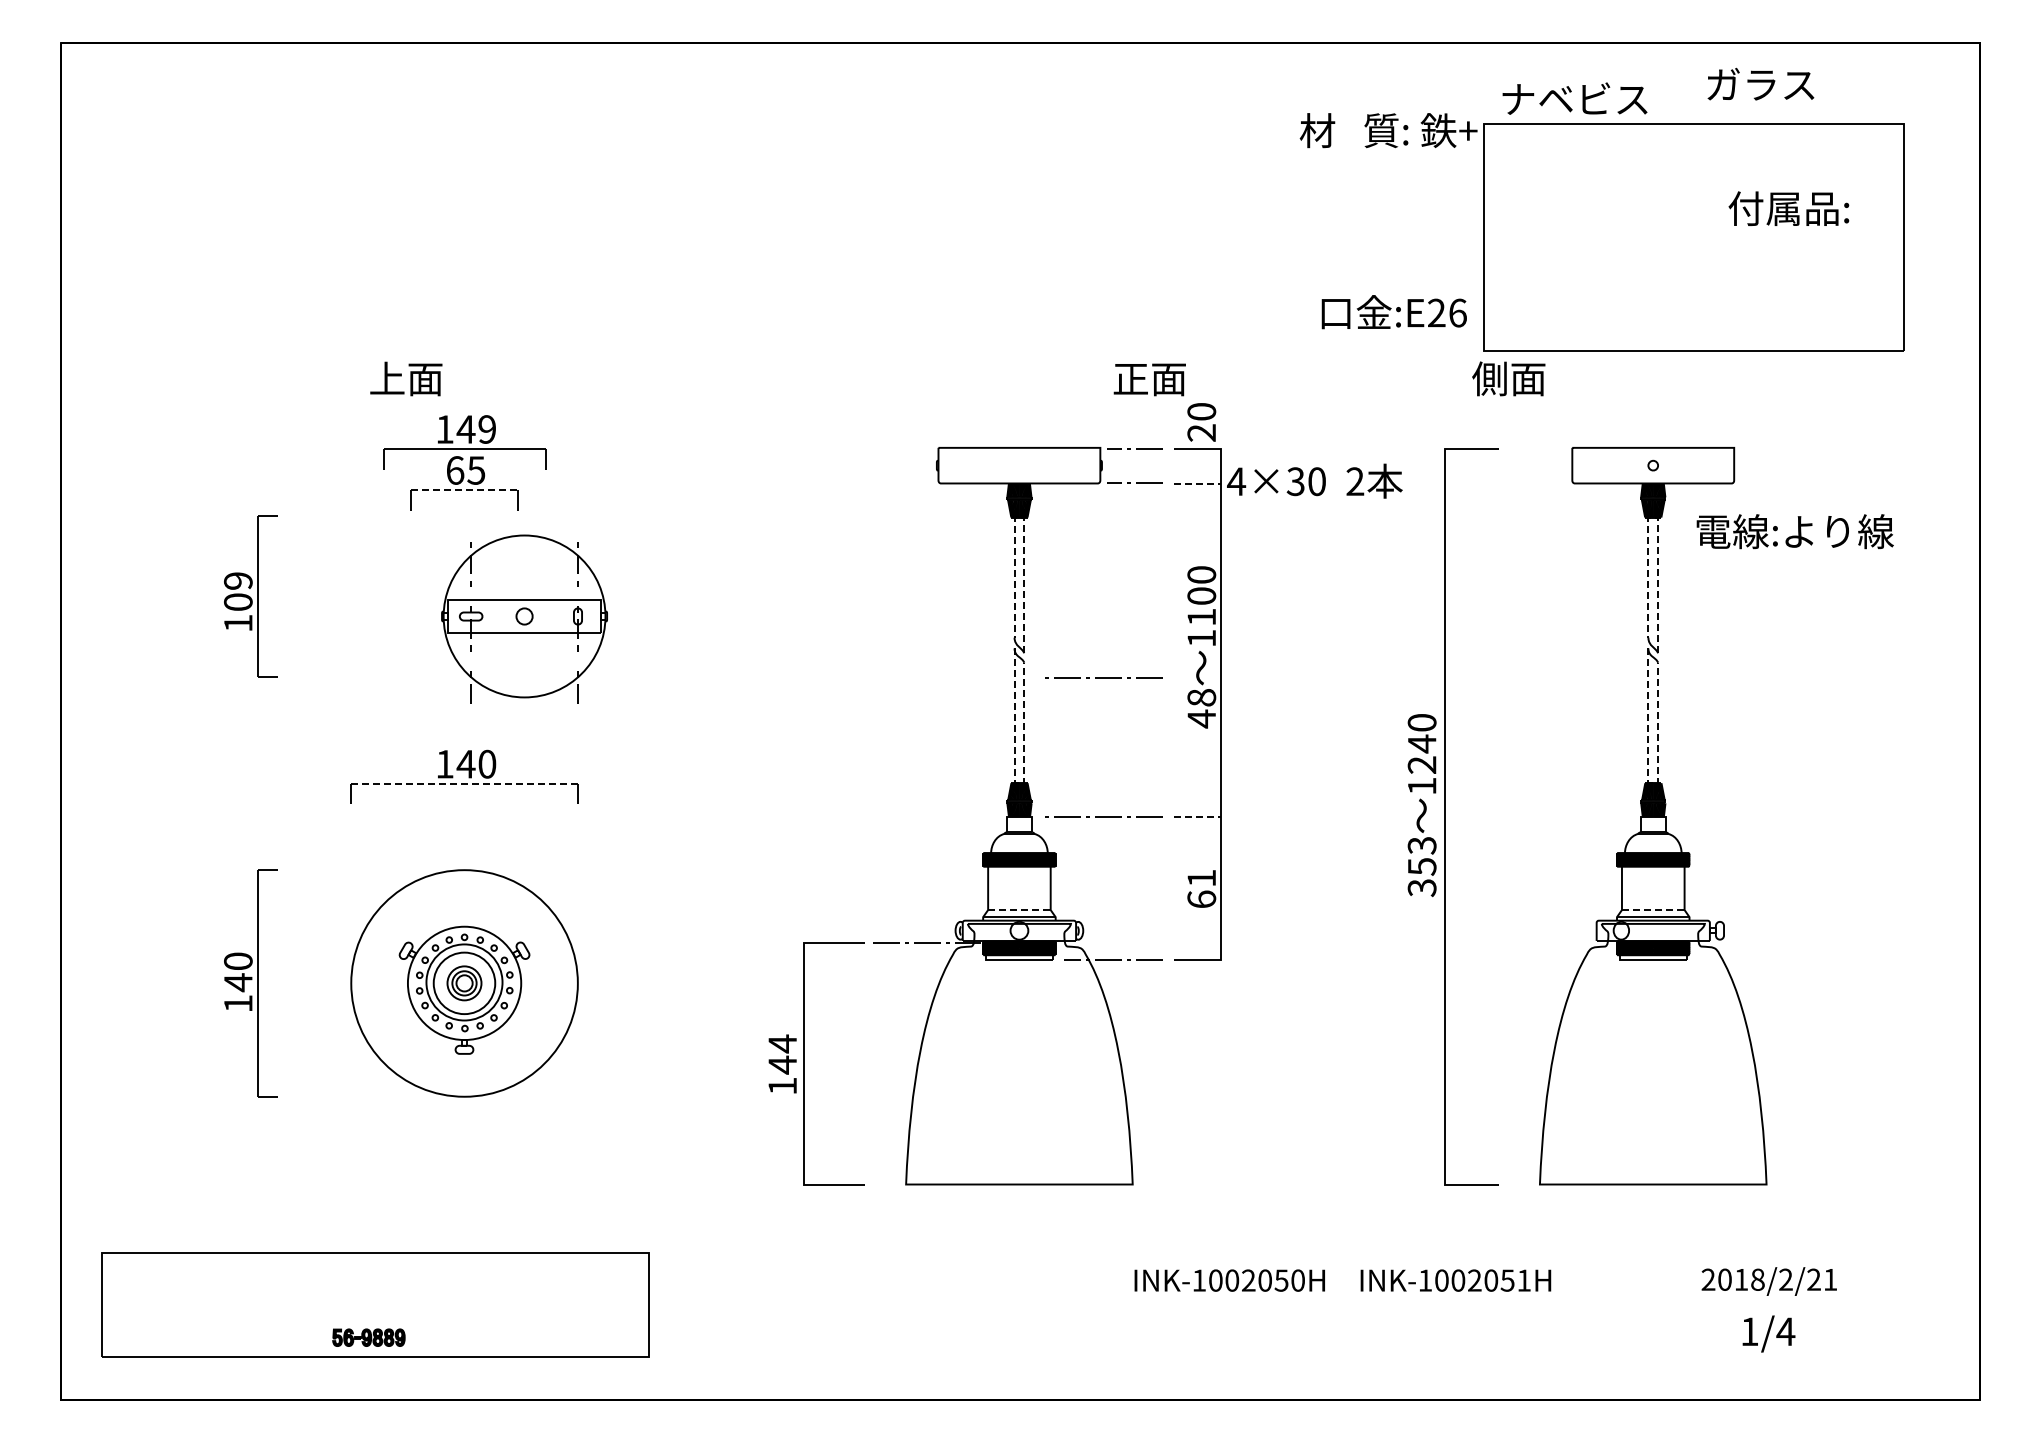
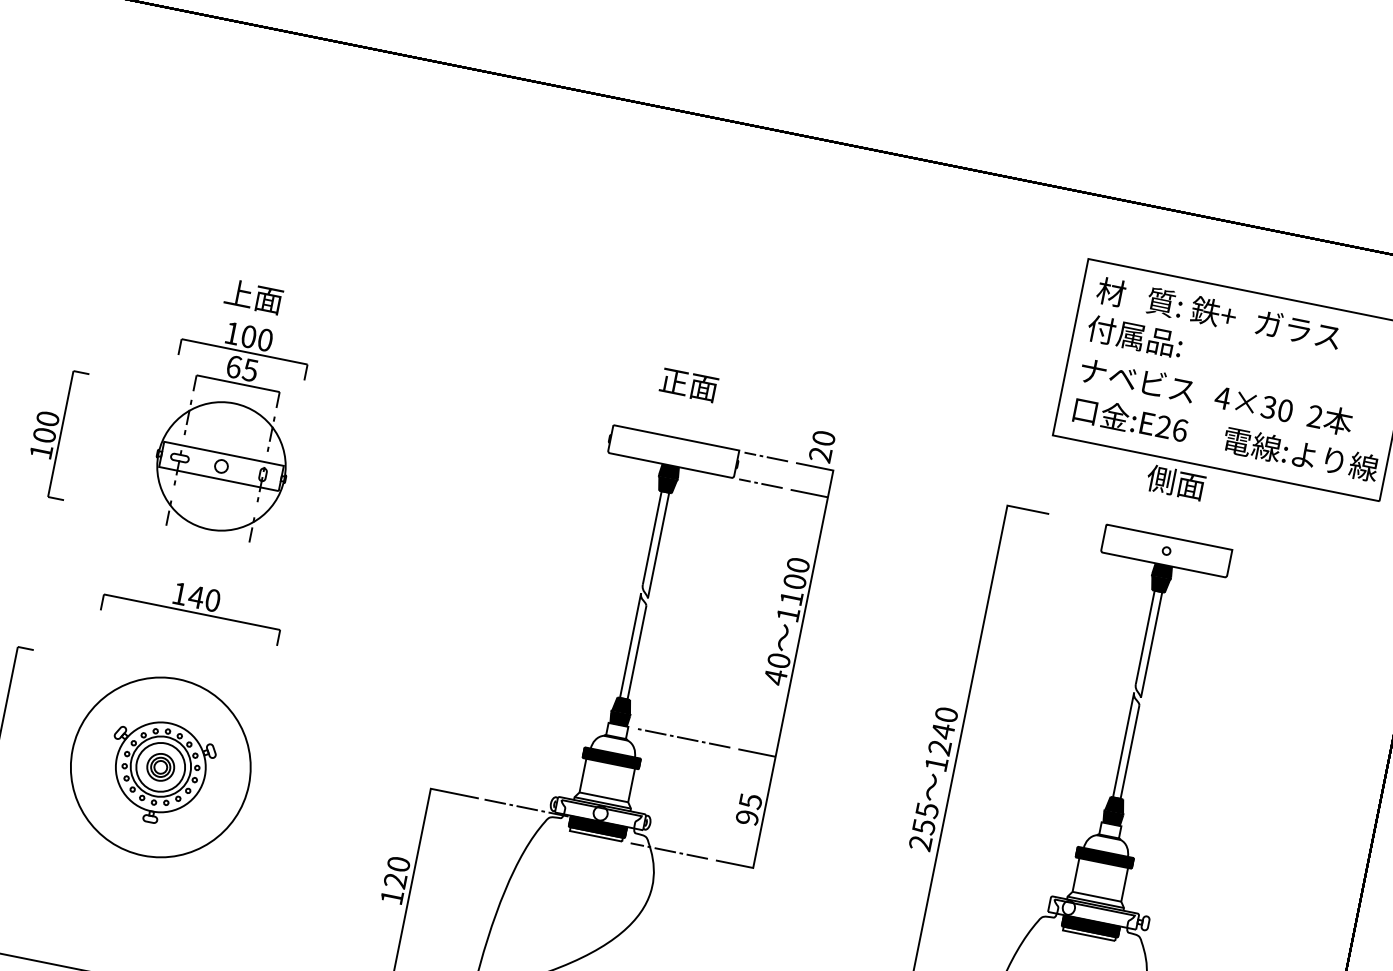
text: (1760, 83) -> (1298, 329), moved
text: (1574, 98) -> (1137, 379), moved
text: (1388, 130) -> (1166, 303), moved
text: (1788, 208) -> (1134, 336), moved
text: (1393, 312) -> (1130, 419), moved
text: (406, 378) -> (254, 296), moved
text: (1508, 378) -> (1175, 482), moved
text: (1149, 379) -> (688, 384), moved
text: (476, 429) -> (256, 338), 149 -> 100
text: (1314, 480) -> (1283, 409), moved
line: (1197, 483) -> (809, 493), dashed -> solid
line: (465, 490) -> (238, 384), dashed -> solid
line: (1024, 518) -> (669, 493), dashed -> solid
line: (1658, 518) -> (1162, 593), dashed -> solid
text: (1794, 531) -> (1300, 454), moved
text: (238, 580) -> (48, 418), 109 -> 100
part: (524, 618) -> (221, 467), moved
line: (1103, 677) -> (705, 629), removed
text: (1201, 697) -> (778, 660), 48 -> 40
line: (1014, 782) -> (620, 697), dashed -> solid
line: (1648, 782) -> (1113, 796), dashed -> solid
line: (465, 783) -> (192, 612), dashed -> solid
line: (1197, 817) -> (756, 753), dashed -> solid
text: (1421, 867) -> (923, 827), 353 -> 255
text: (1201, 888) -> (748, 809), 61 -> 95
line: (1019, 910) -> (603, 797), dashed -> solid
line: (1653, 910) -> (1097, 897), dashed -> solid
text: (782, 1054) -> (396, 872), 144 -> 120

